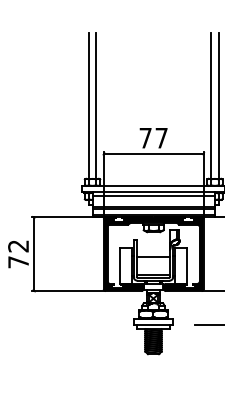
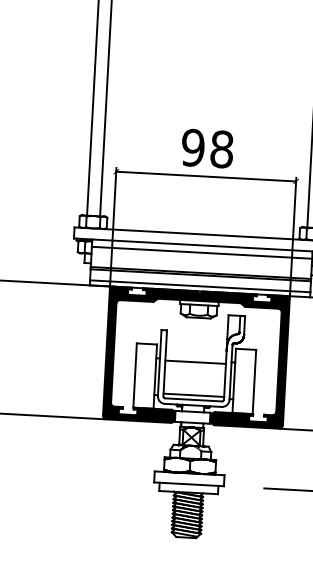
text: (153, 137) -> (207, 147), 77 -> 98

